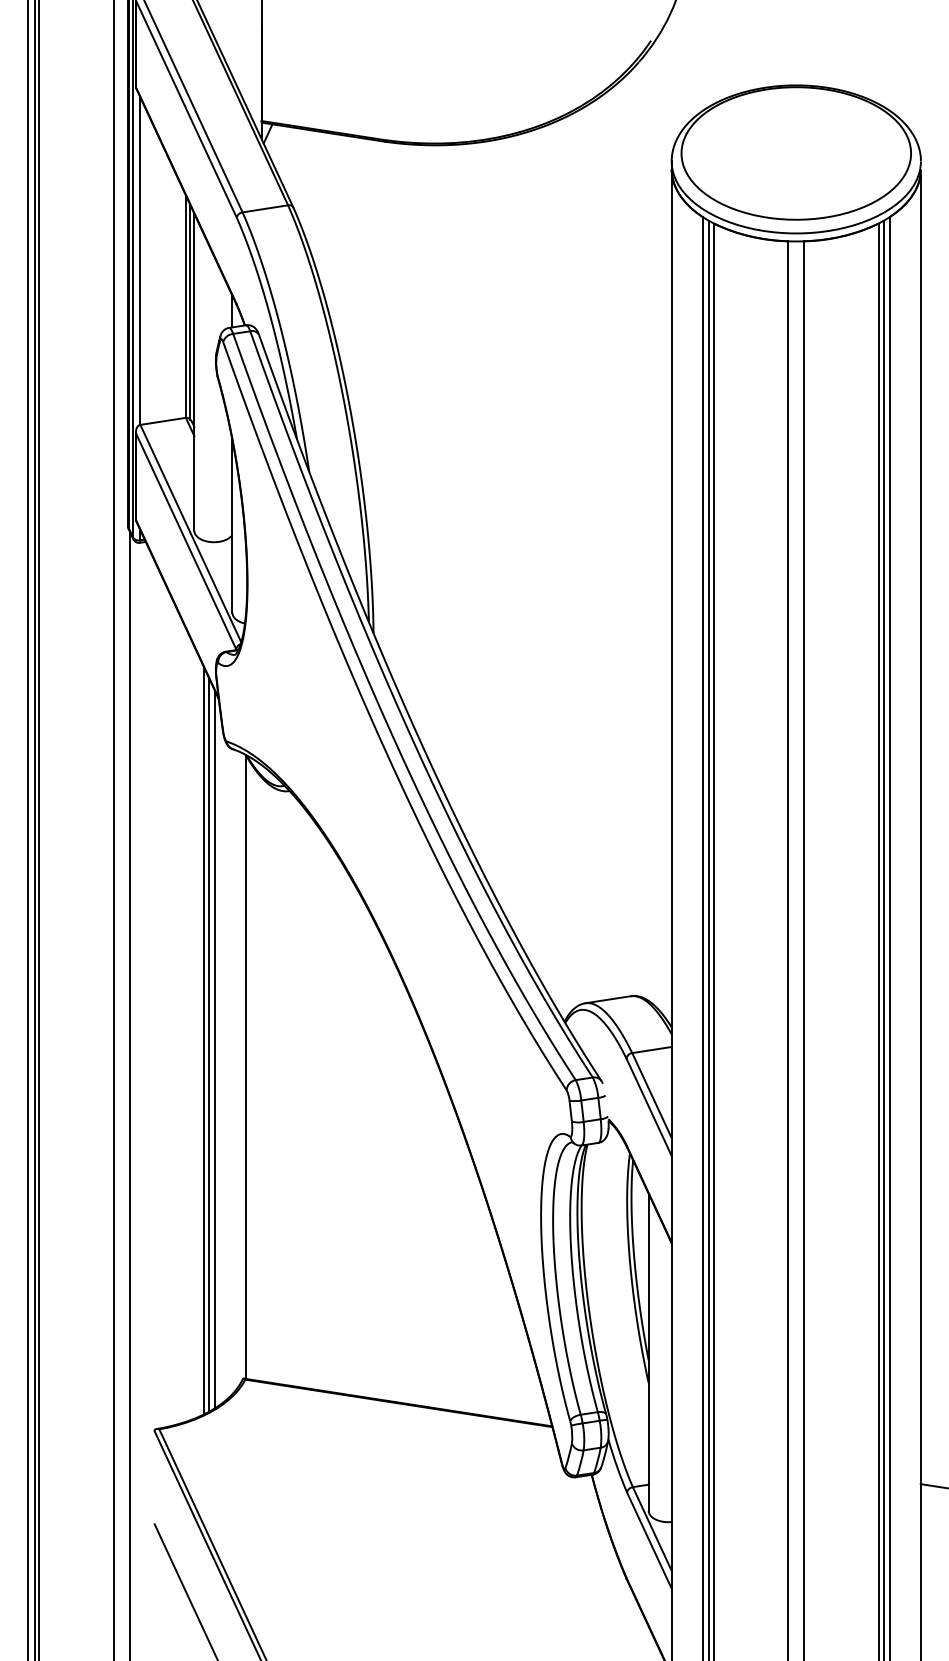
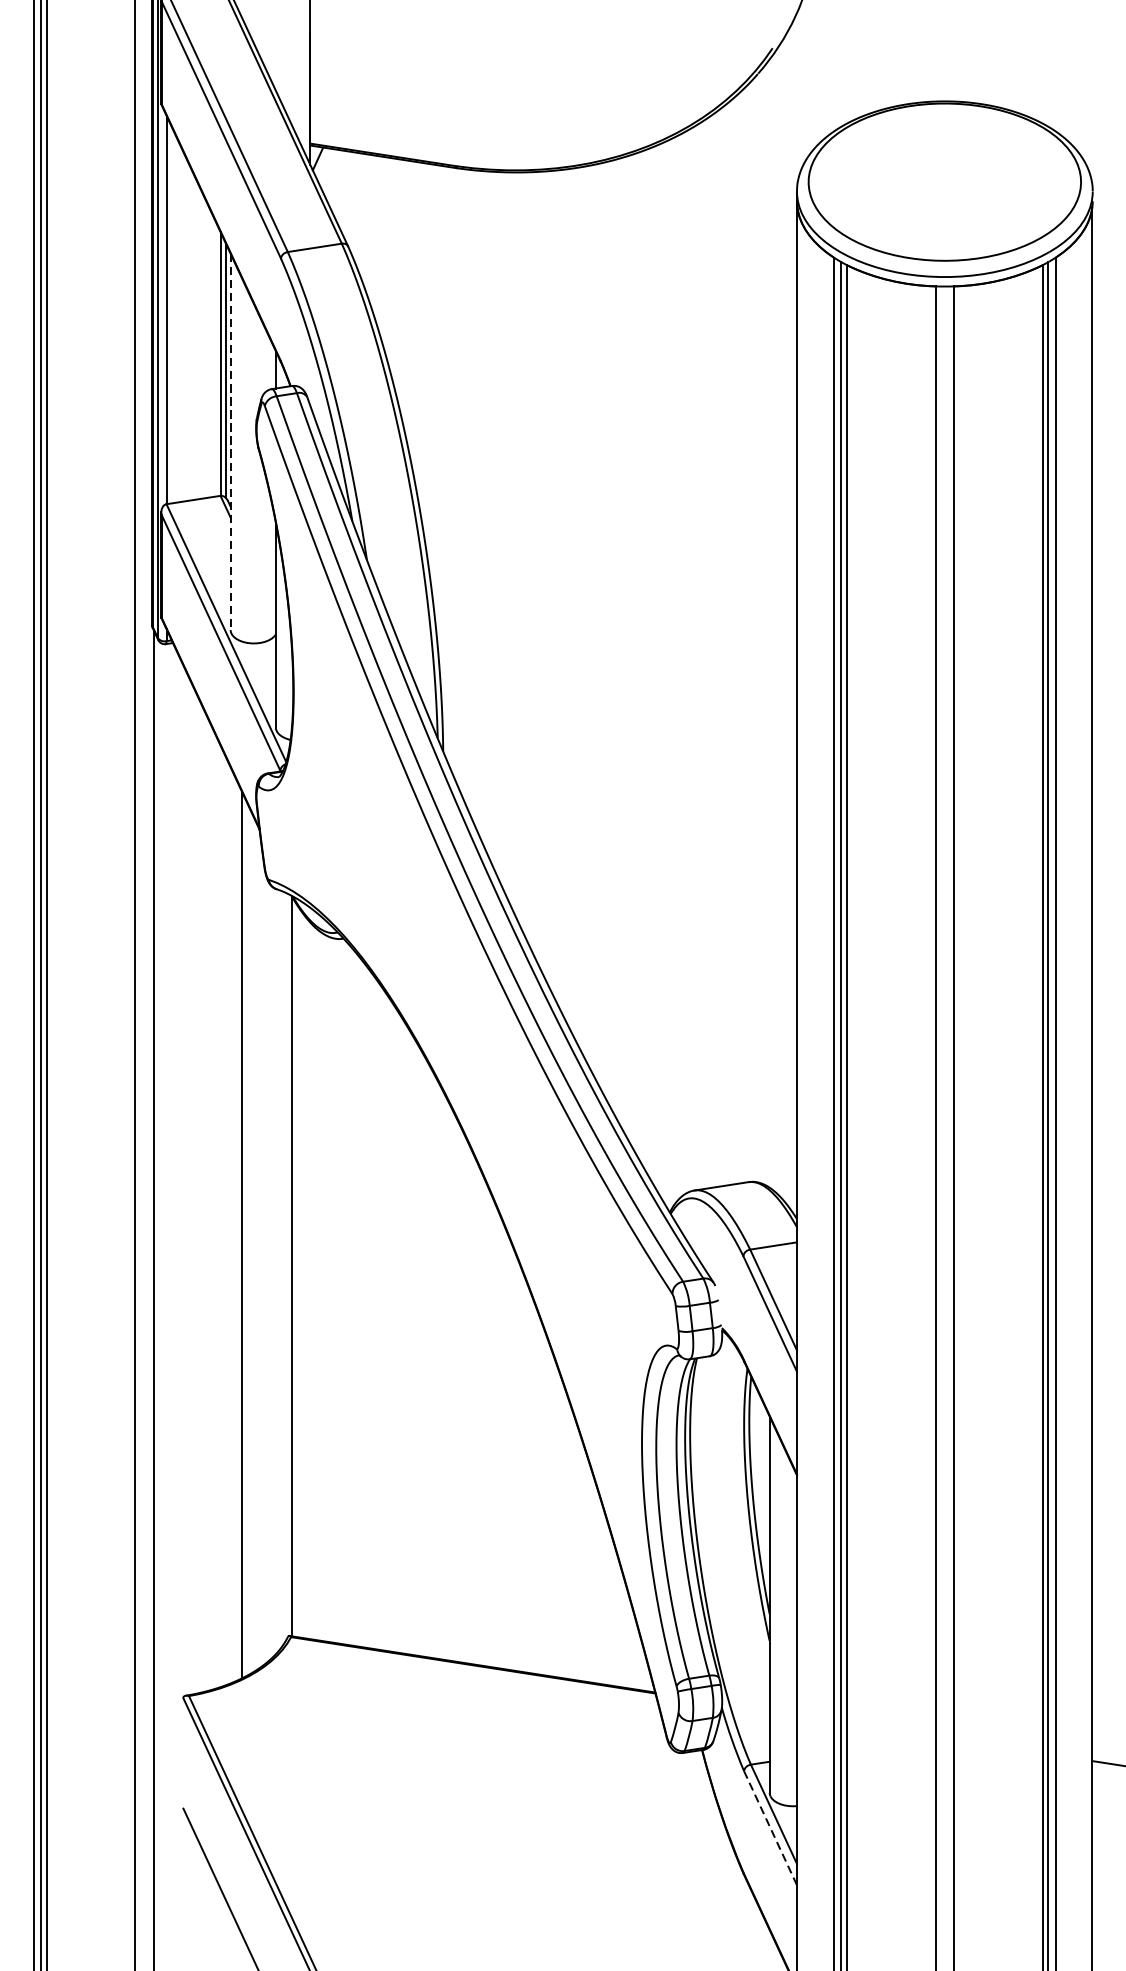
line: (194, 372) -> (230, 442), solid -> dashed
line: (209, 1044) -> (248, 1239), removed
line: (215, 1049) -> (255, 1245), removed
line: (649, 1540) -> (770, 1827), solid -> dashed

